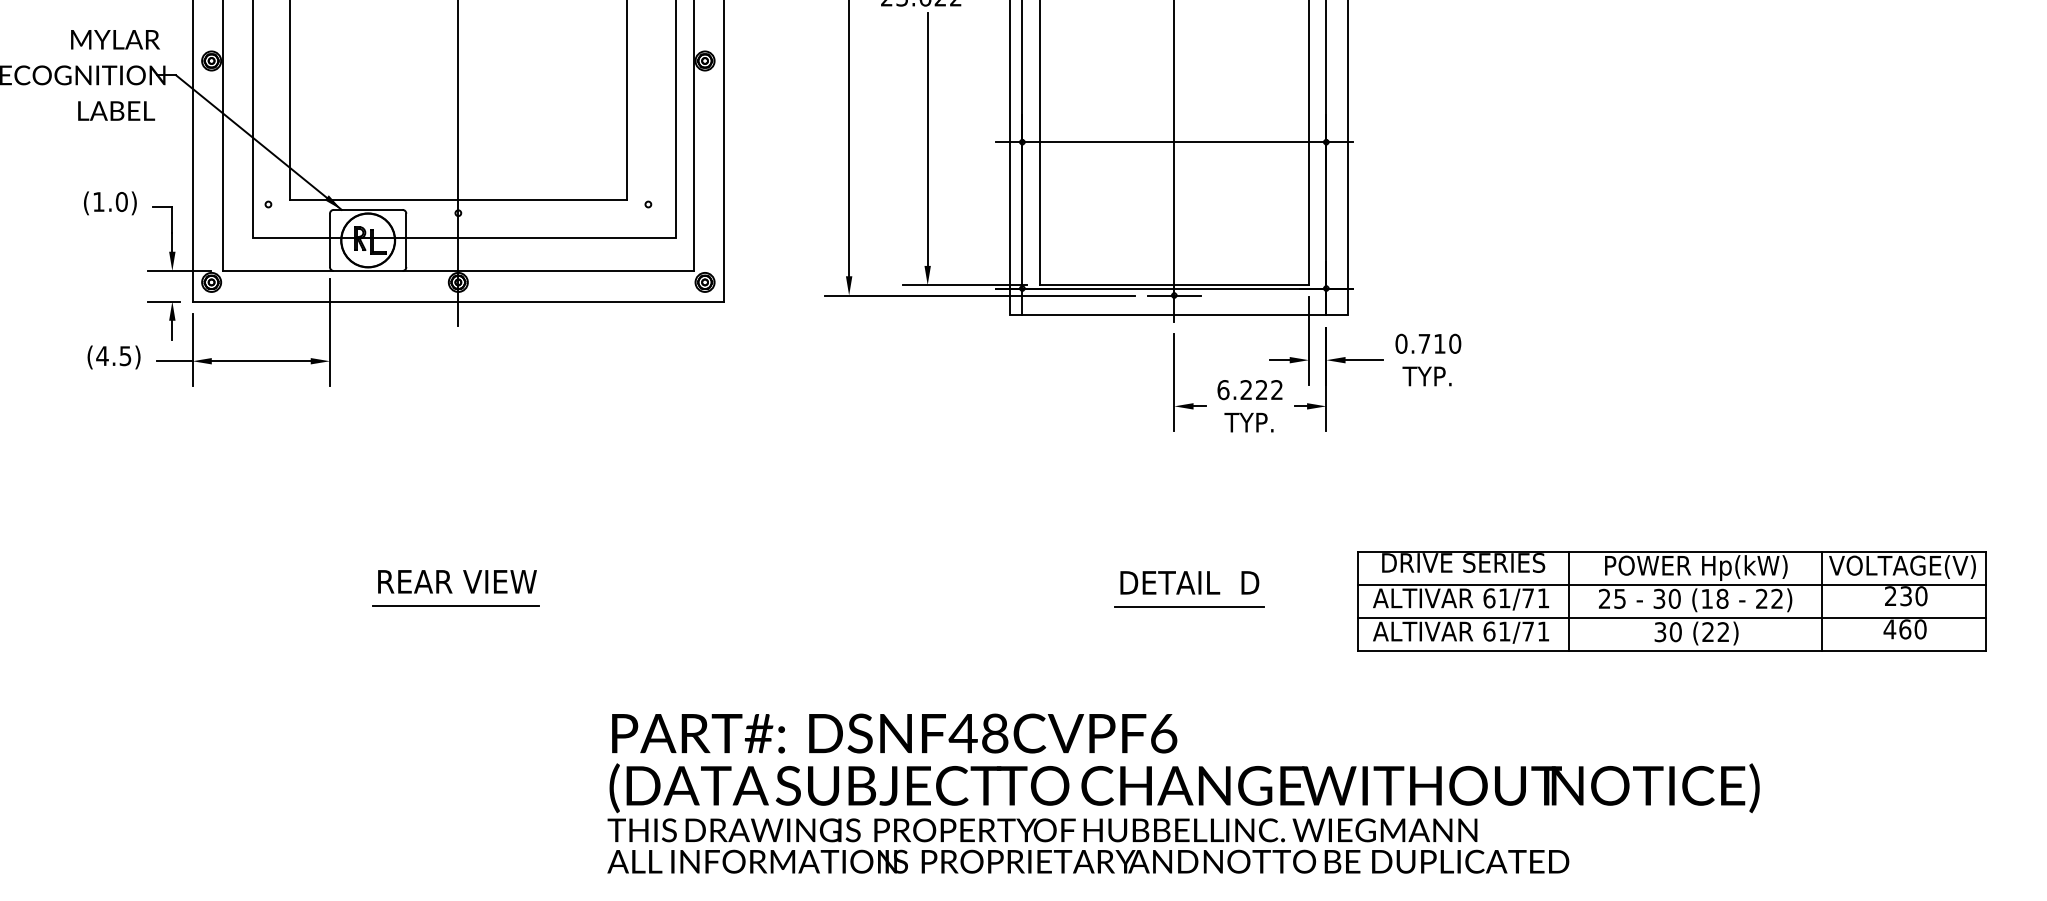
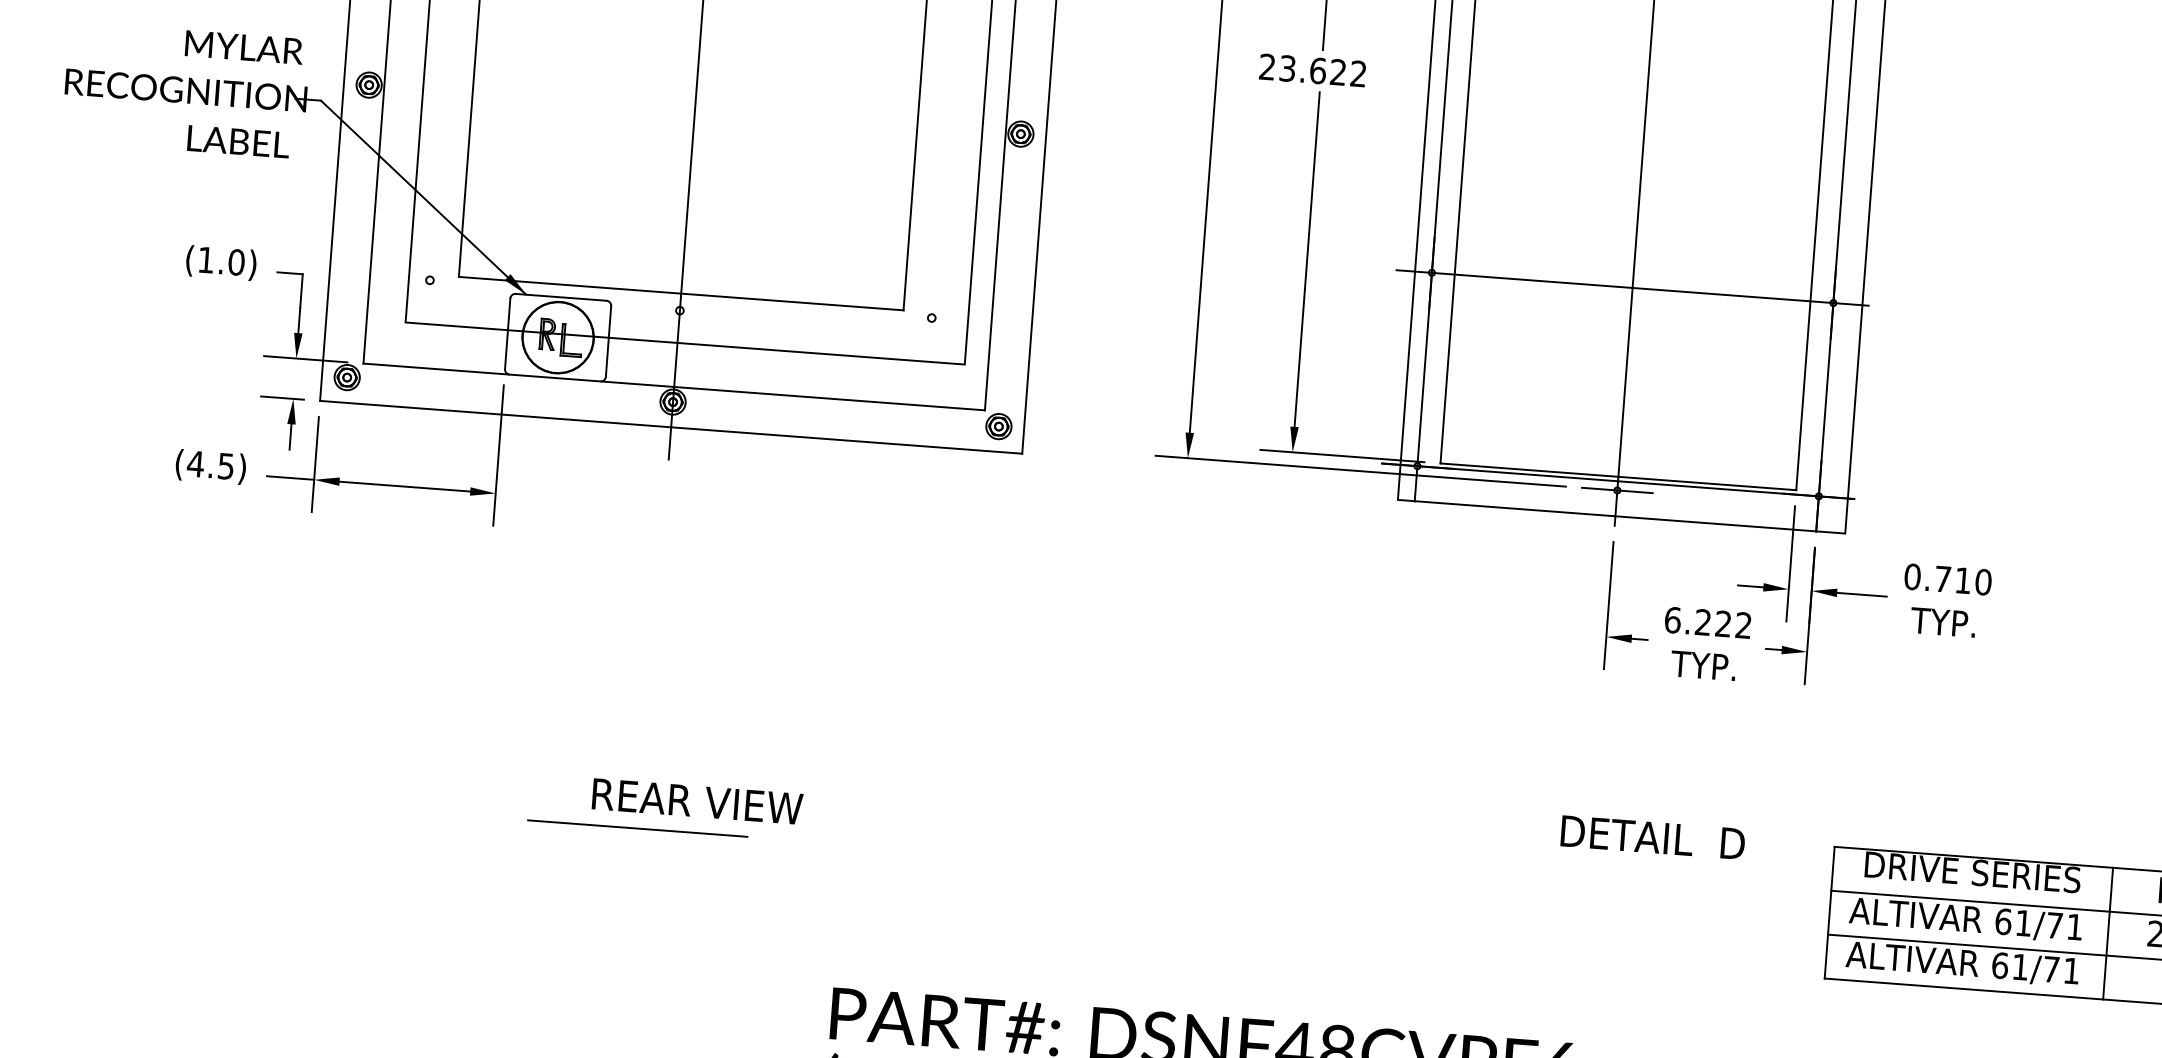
text: (457, 581) -> (697, 801), moved
text: (1189, 582) -> (1652, 837), moved
line: (1189, 606) -> (1606, 902), removed

